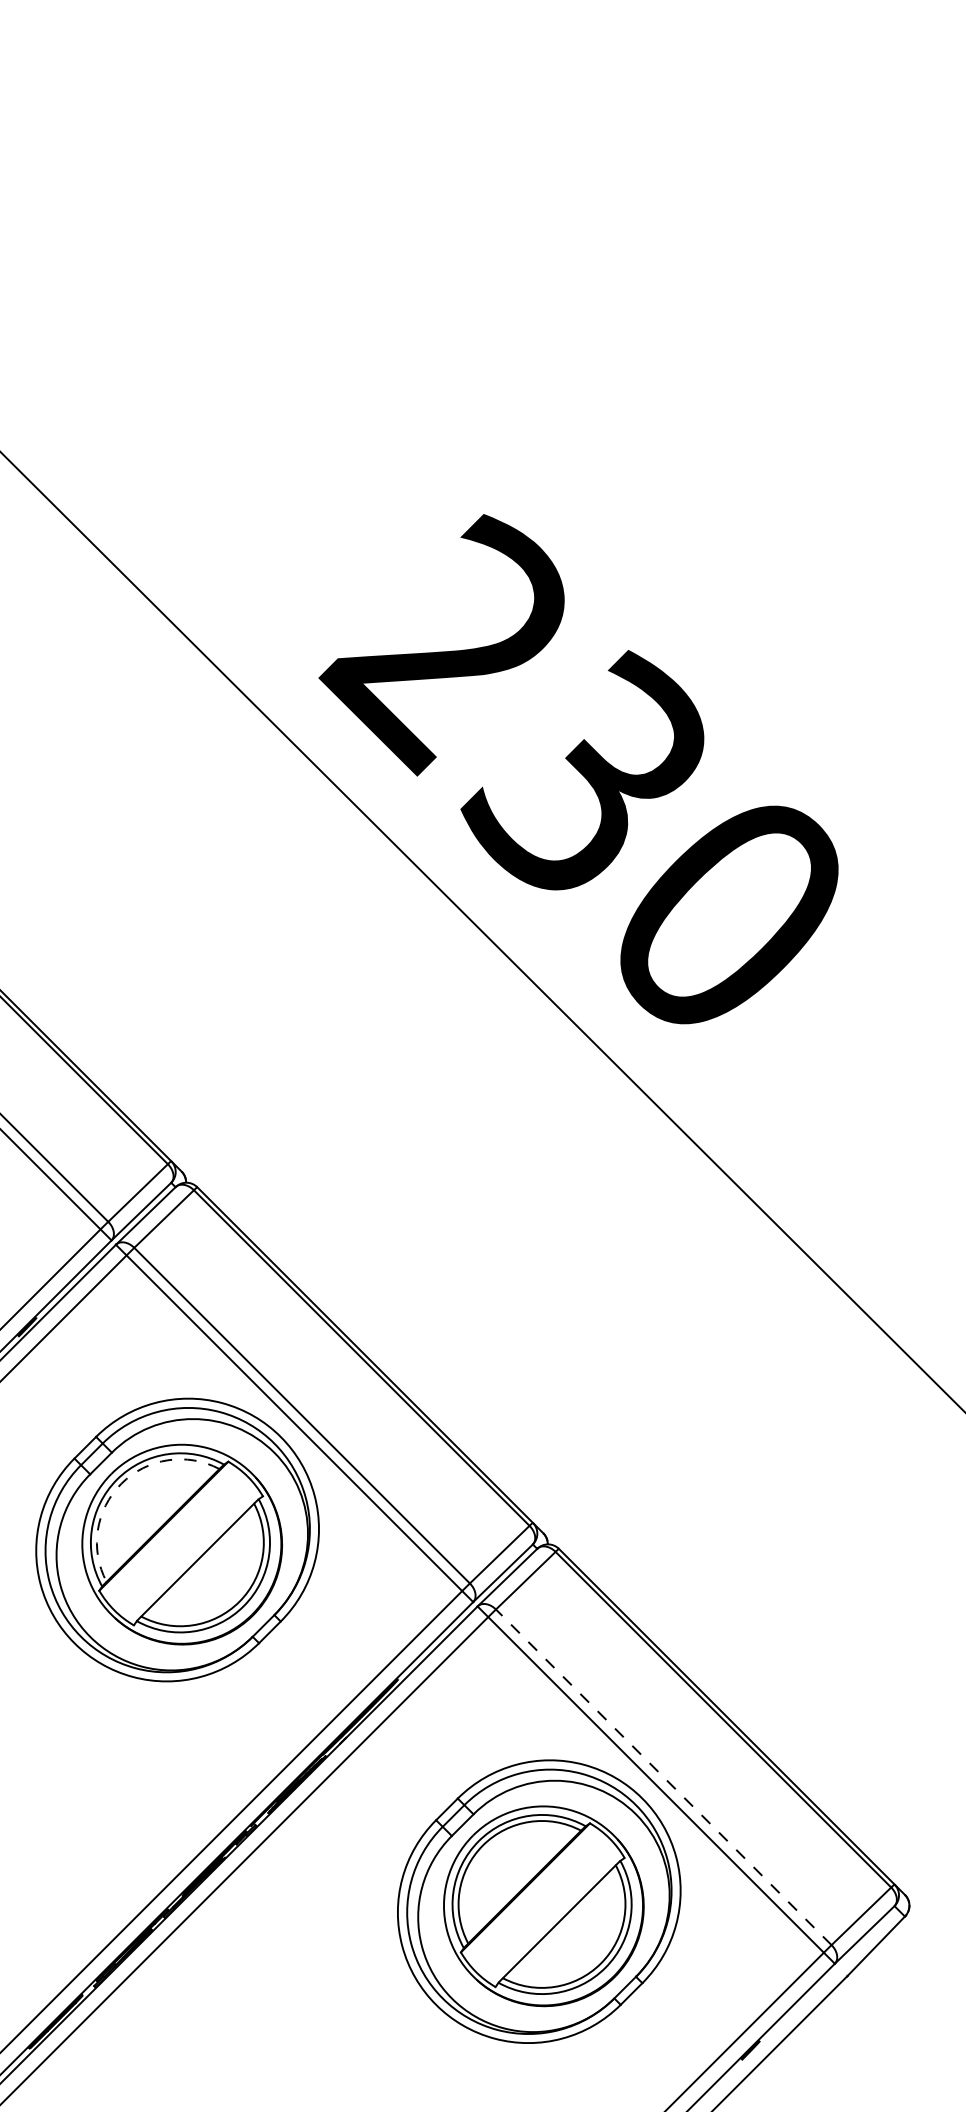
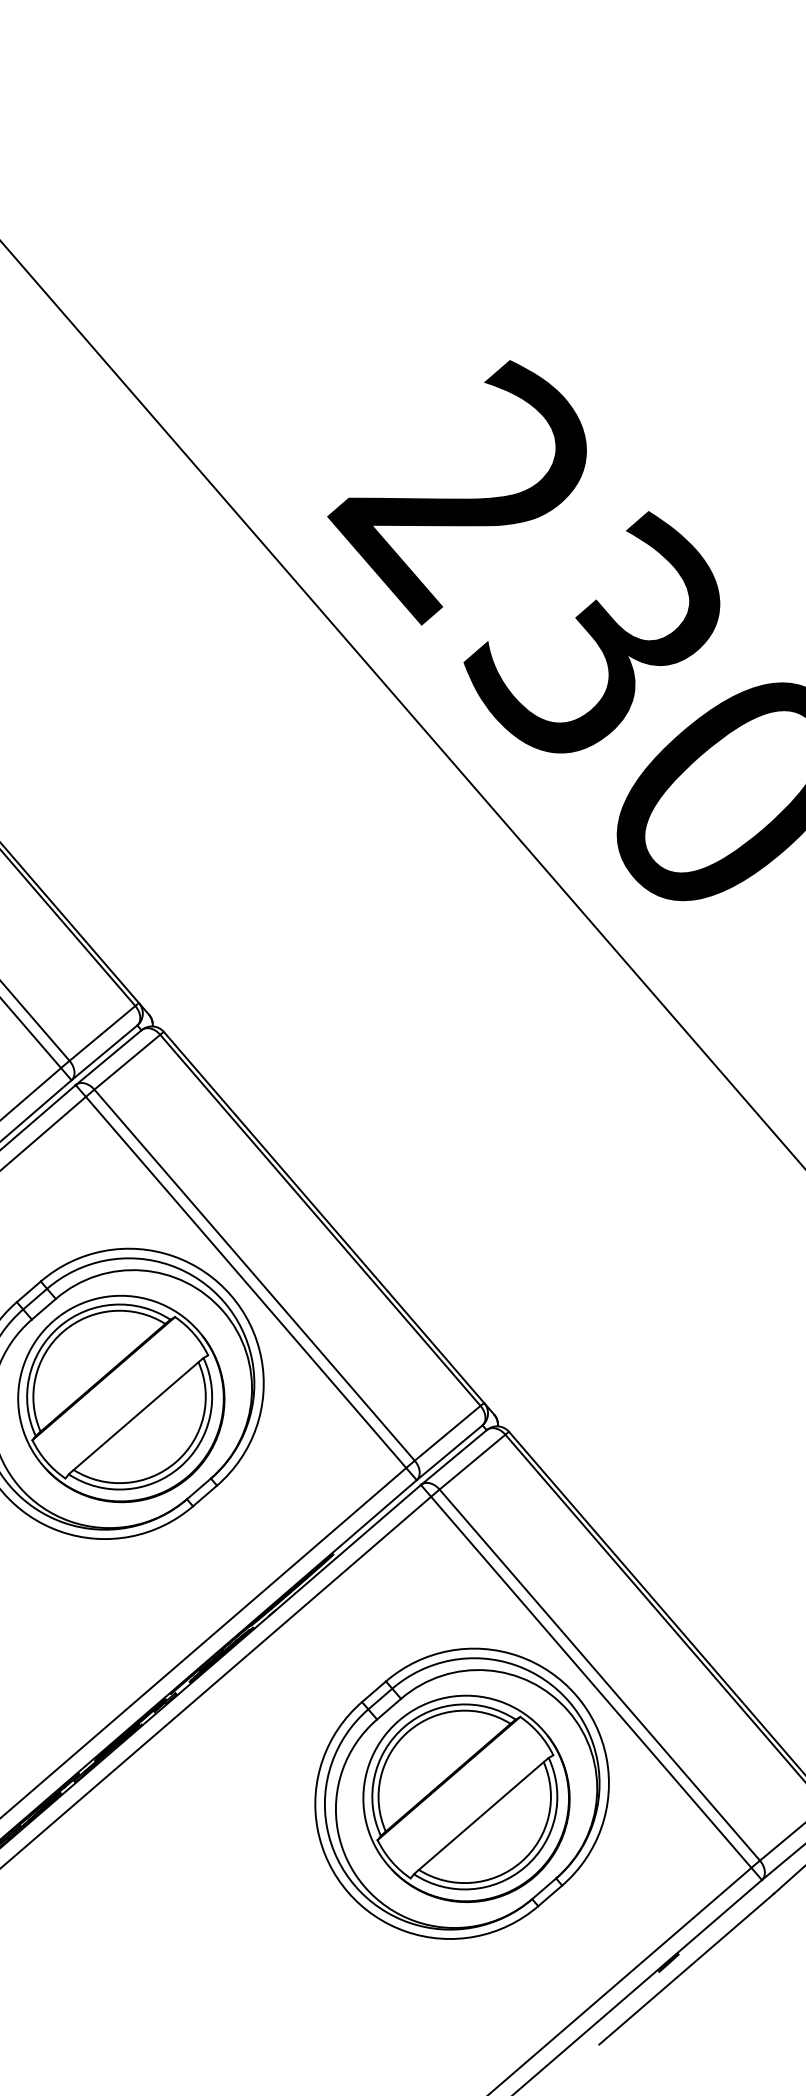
arc: (121, 1483) -> (63, 1331), dashed -> solid
line: (663, 1776) -> (599, 1674), dashed -> solid

